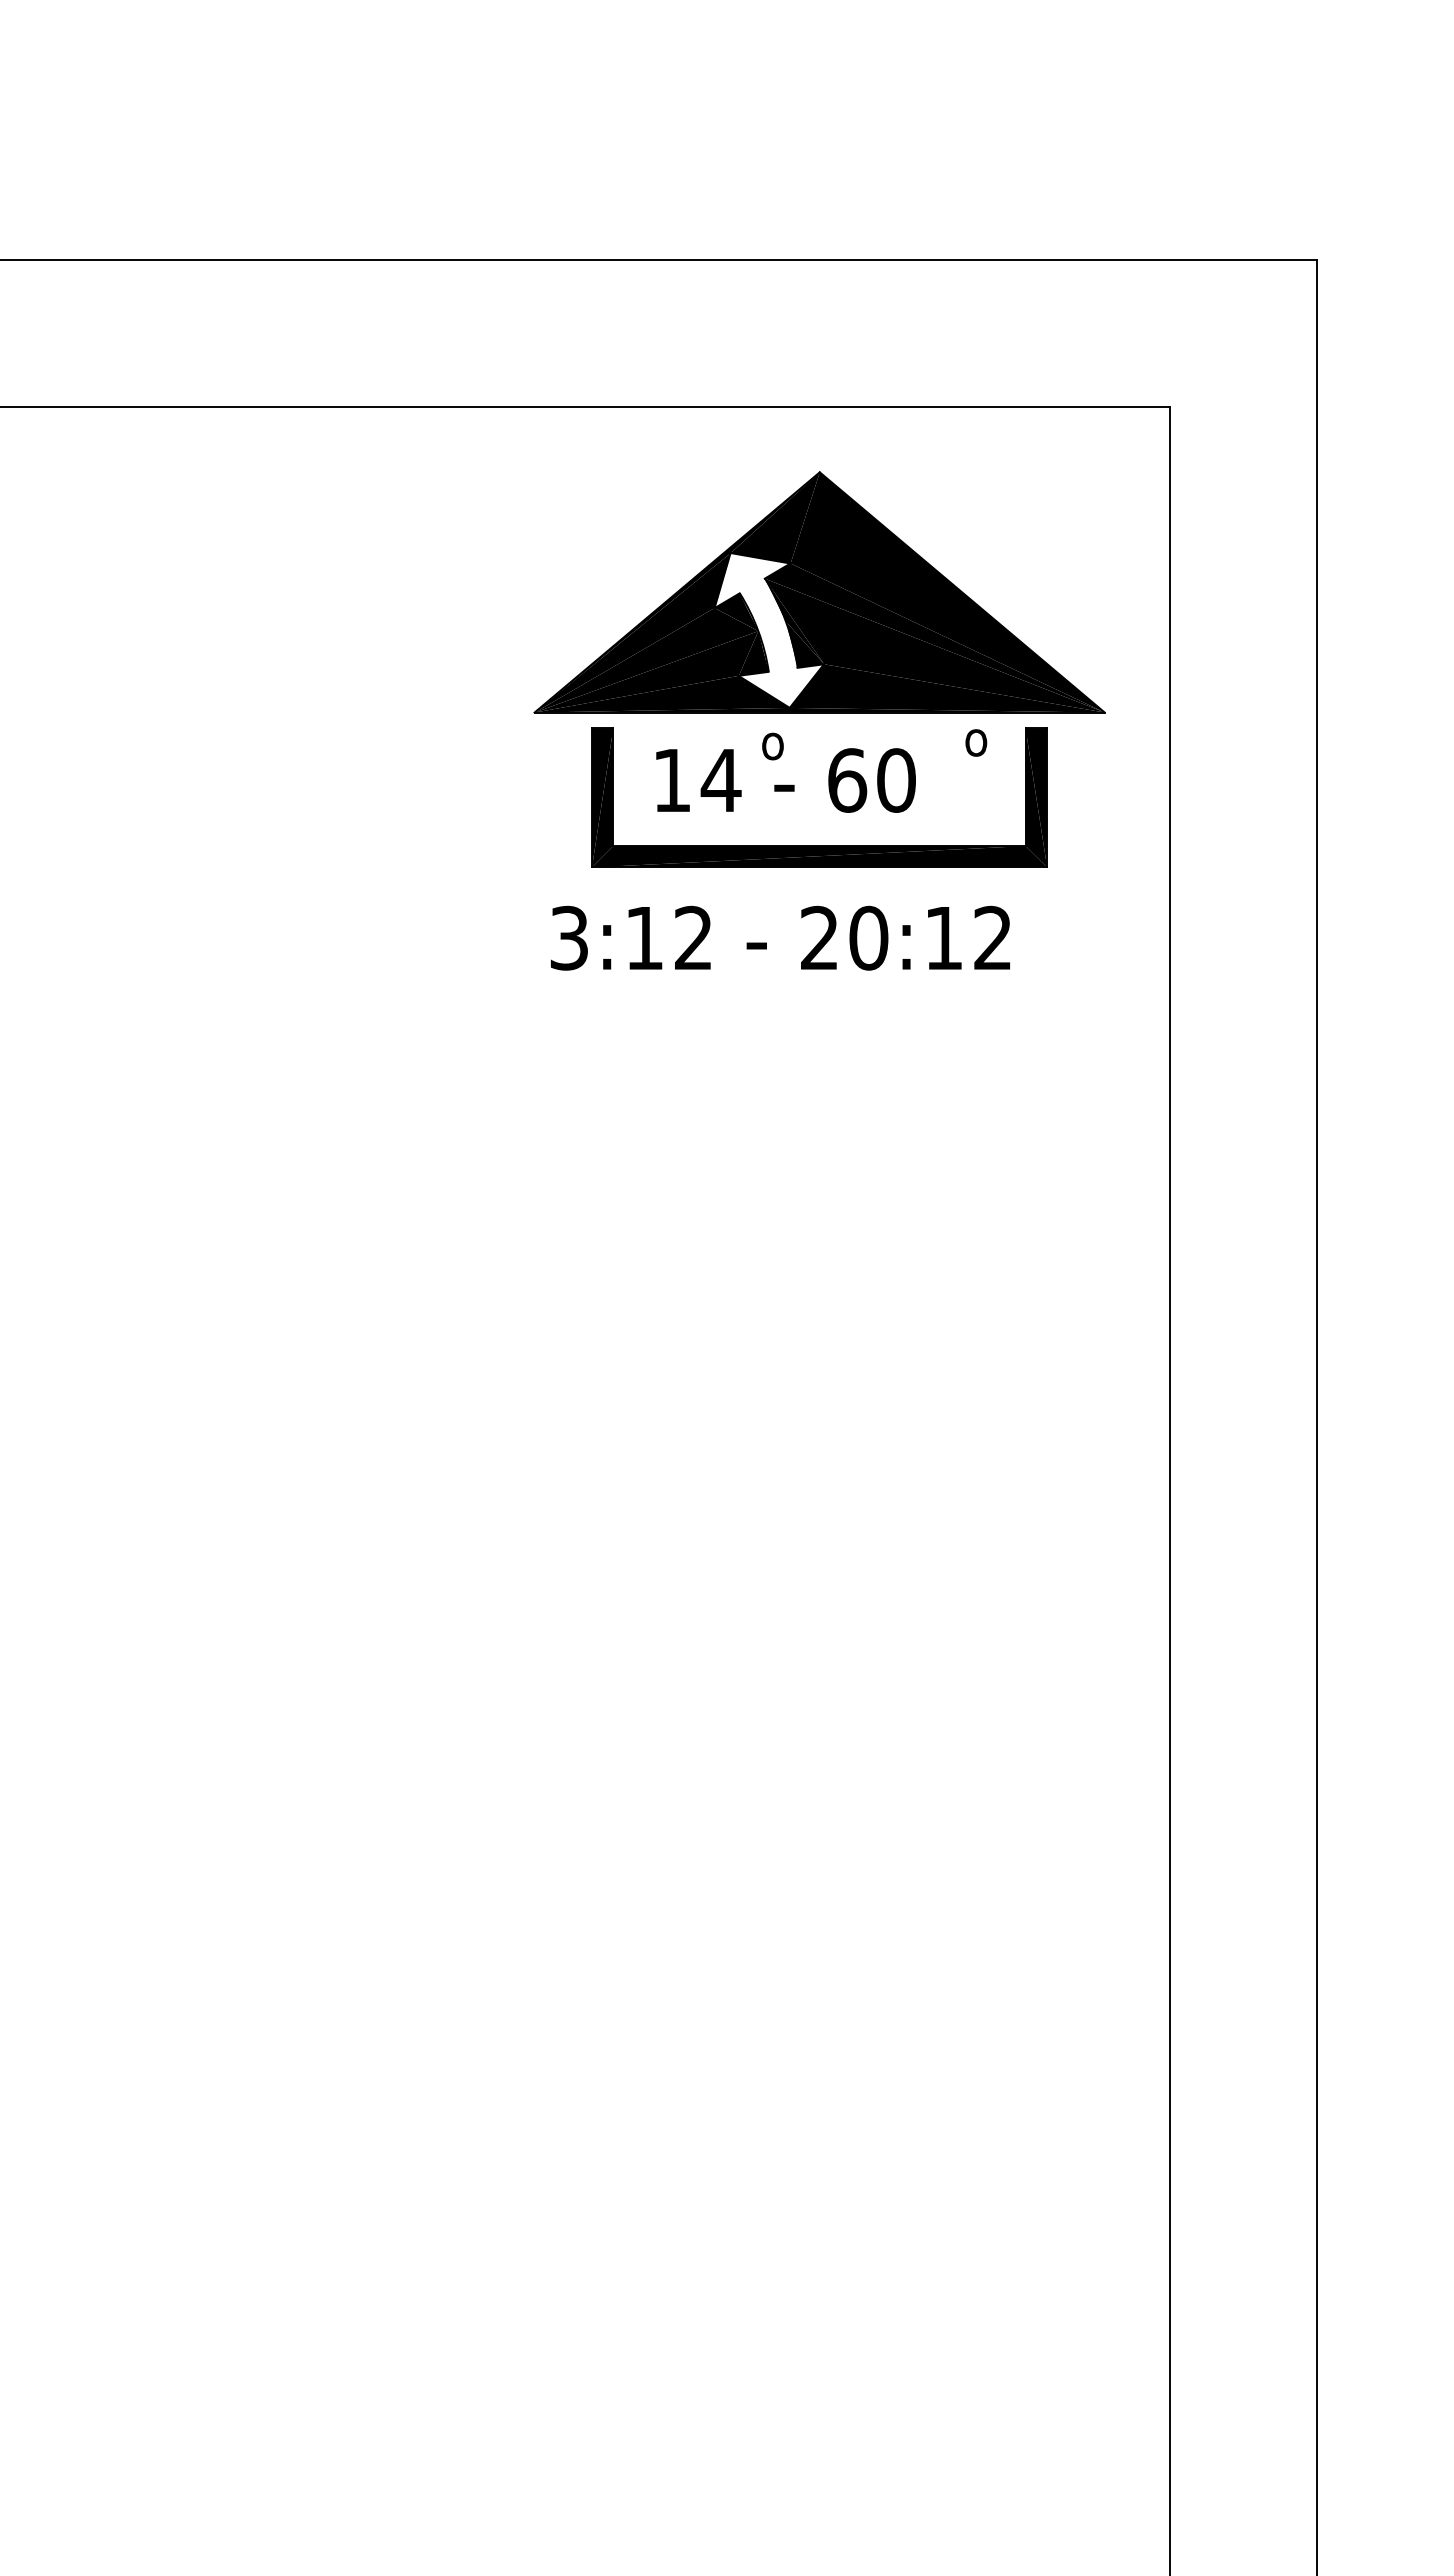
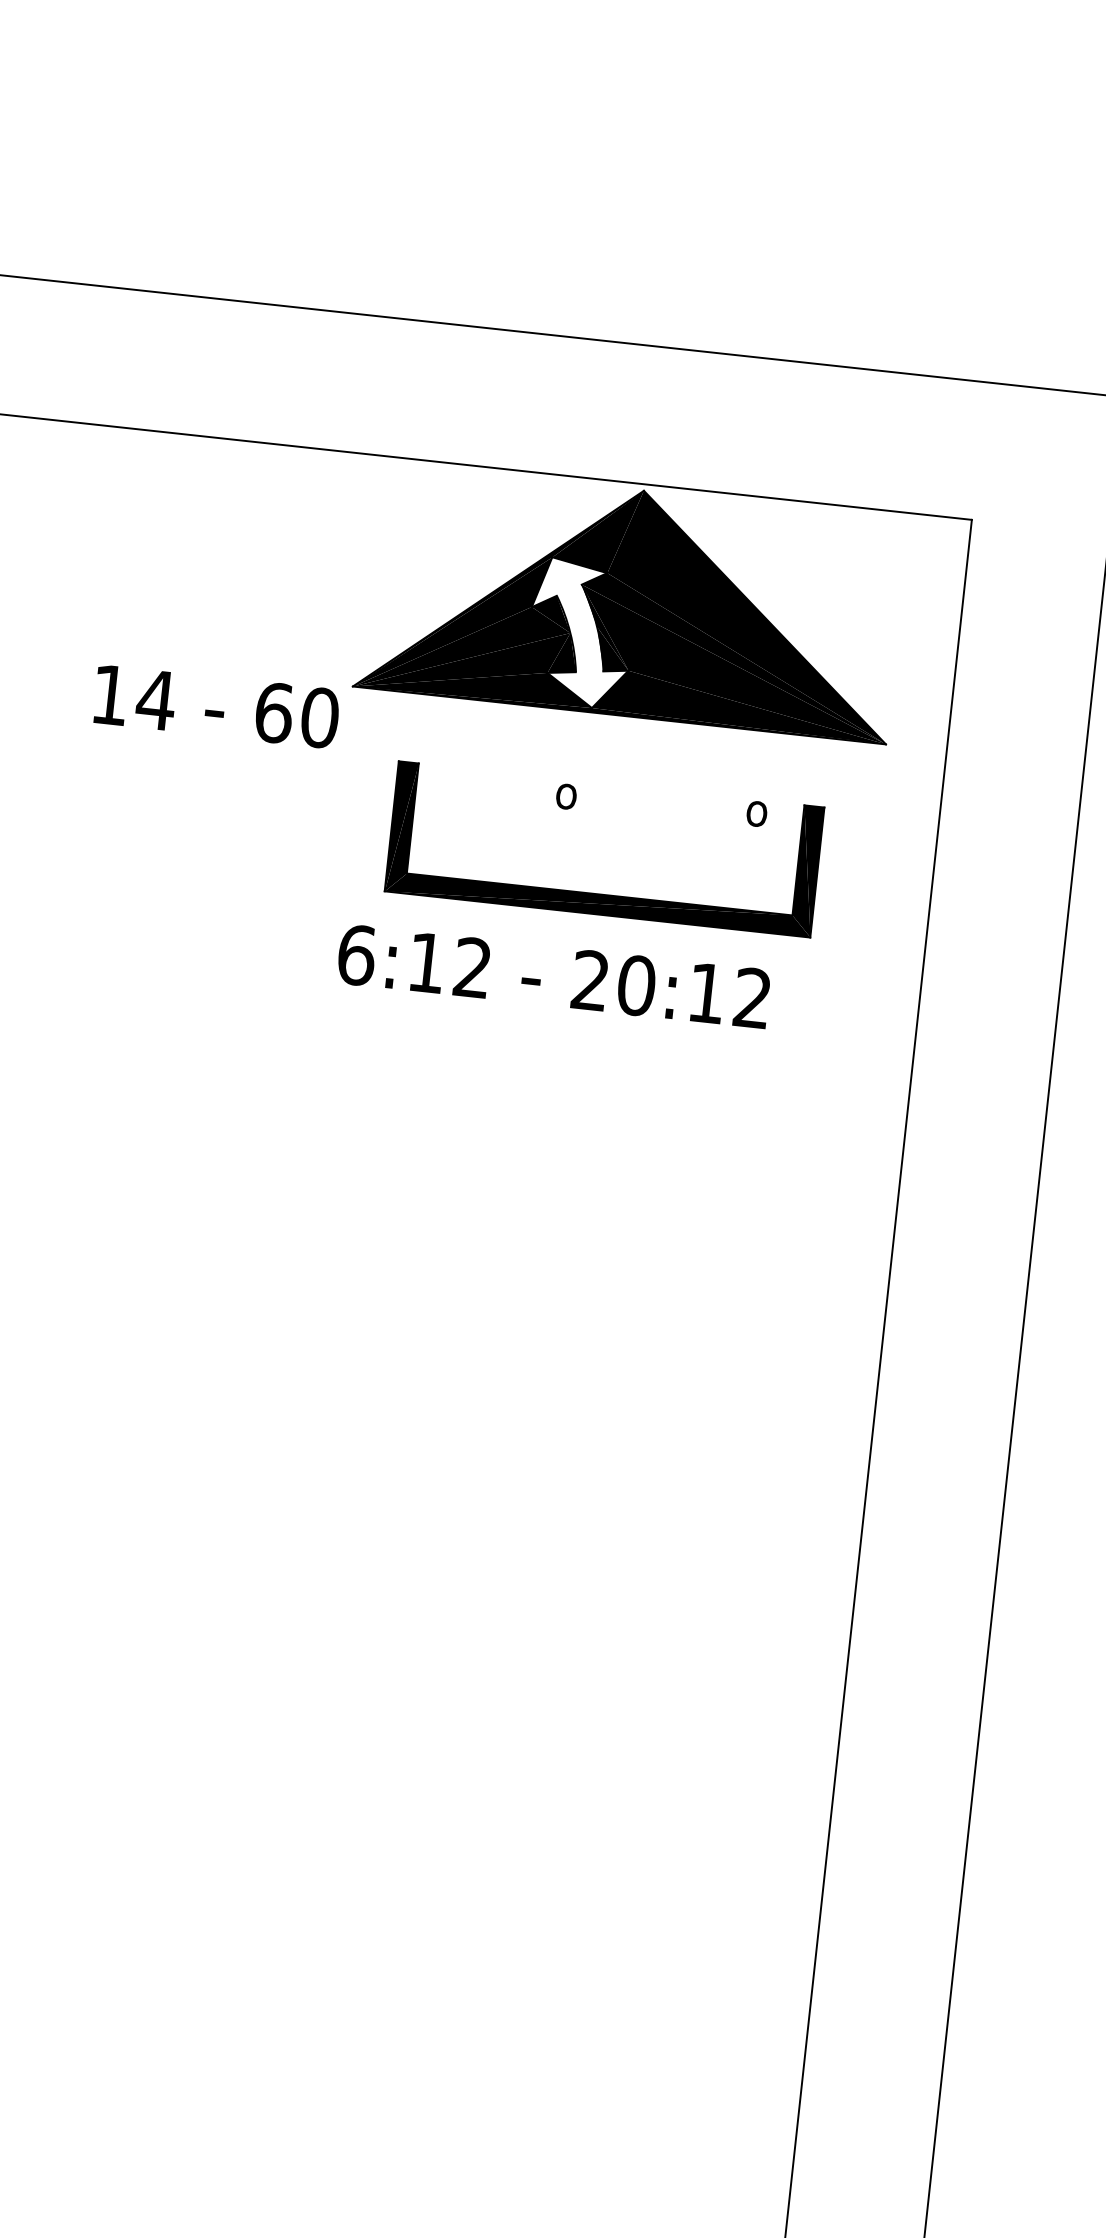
part: (819, 592) -> (631, 603), moved
text: (785, 780) -> (216, 706), moved
text: (569, 937) -> (356, 954), 3:12 -> 6:12

